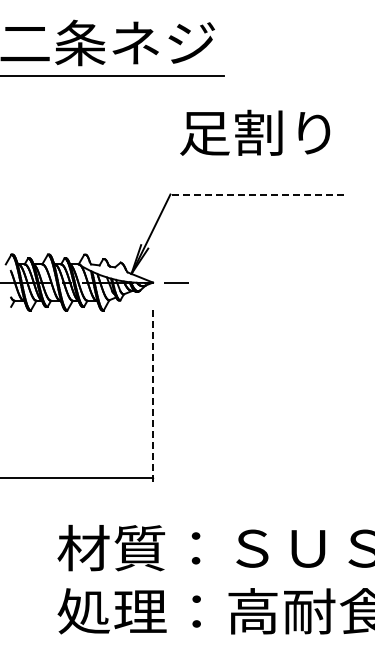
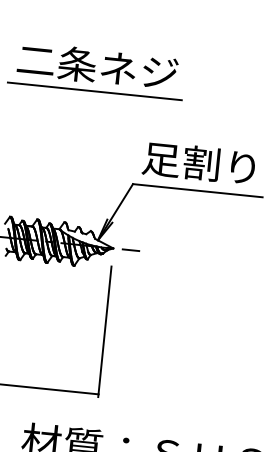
text: (255, 132) -> (199, 162), moved
line: (257, 194) -> (197, 190), dashed -> solid
line: (153, 394) -> (105, 331), dashed -> solid

